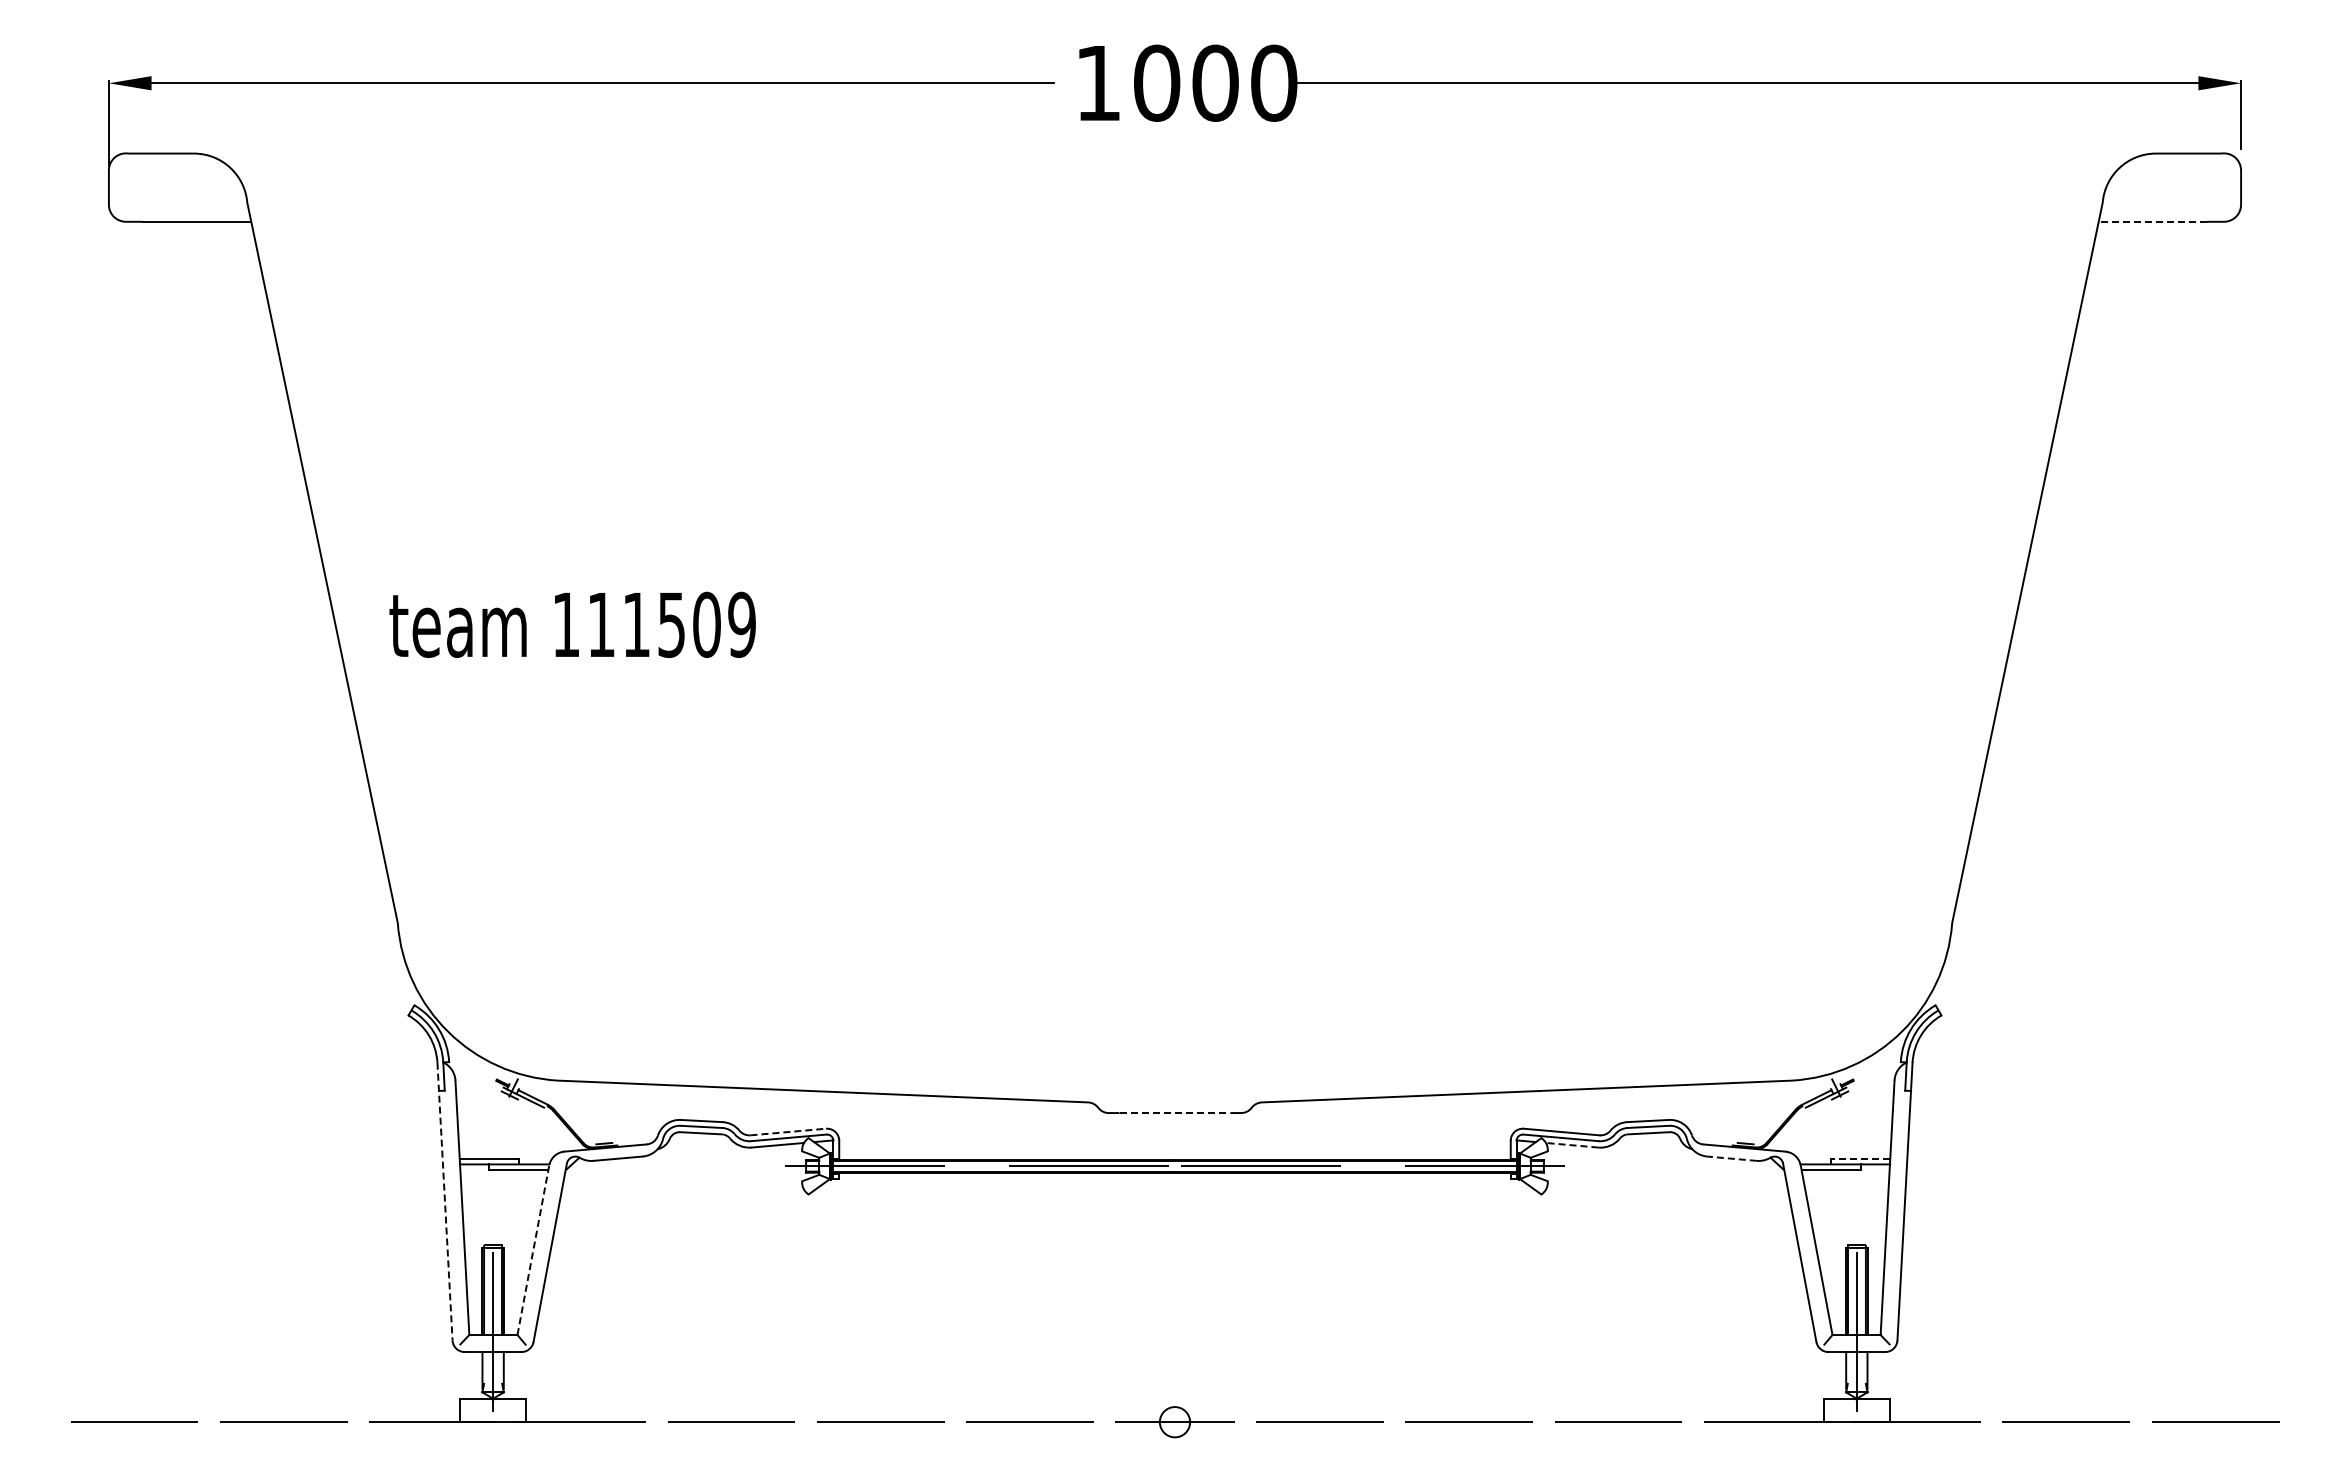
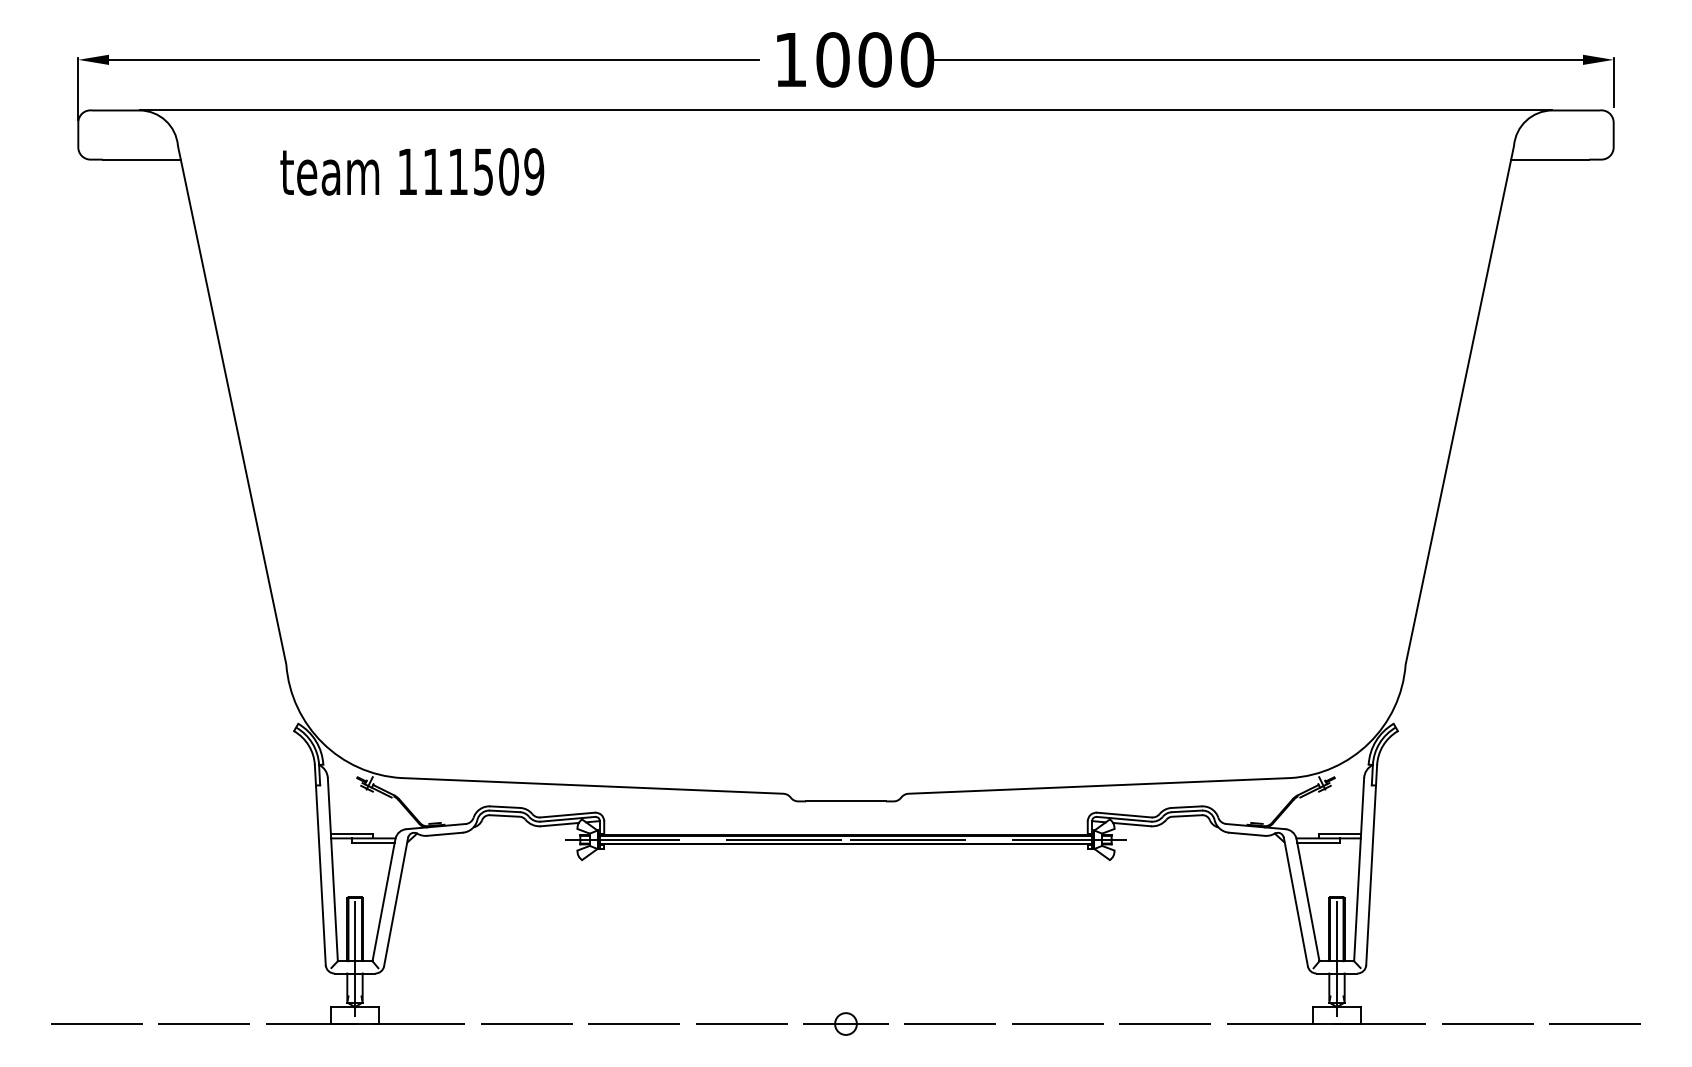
line: (1174, 153) -> (845, 110), added
line: (2152, 221) -> (1549, 159), dashed -> solid
text: (572, 624) -> (412, 171), moved
line: (1175, 1113) -> (846, 801), dashed -> solid
line: (788, 1132) -> (567, 815), dashed -> solid
line: (1571, 1145) -> (1131, 824), dashed -> solid
line: (1731, 1158) -> (1246, 834), dashed -> solid
line: (1860, 1158) -> (1339, 834), dashed -> solid
line: (445, 1202) -> (320, 865), dashed -> solid
line: (533, 1249) -> (384, 899), dashed -> solid

